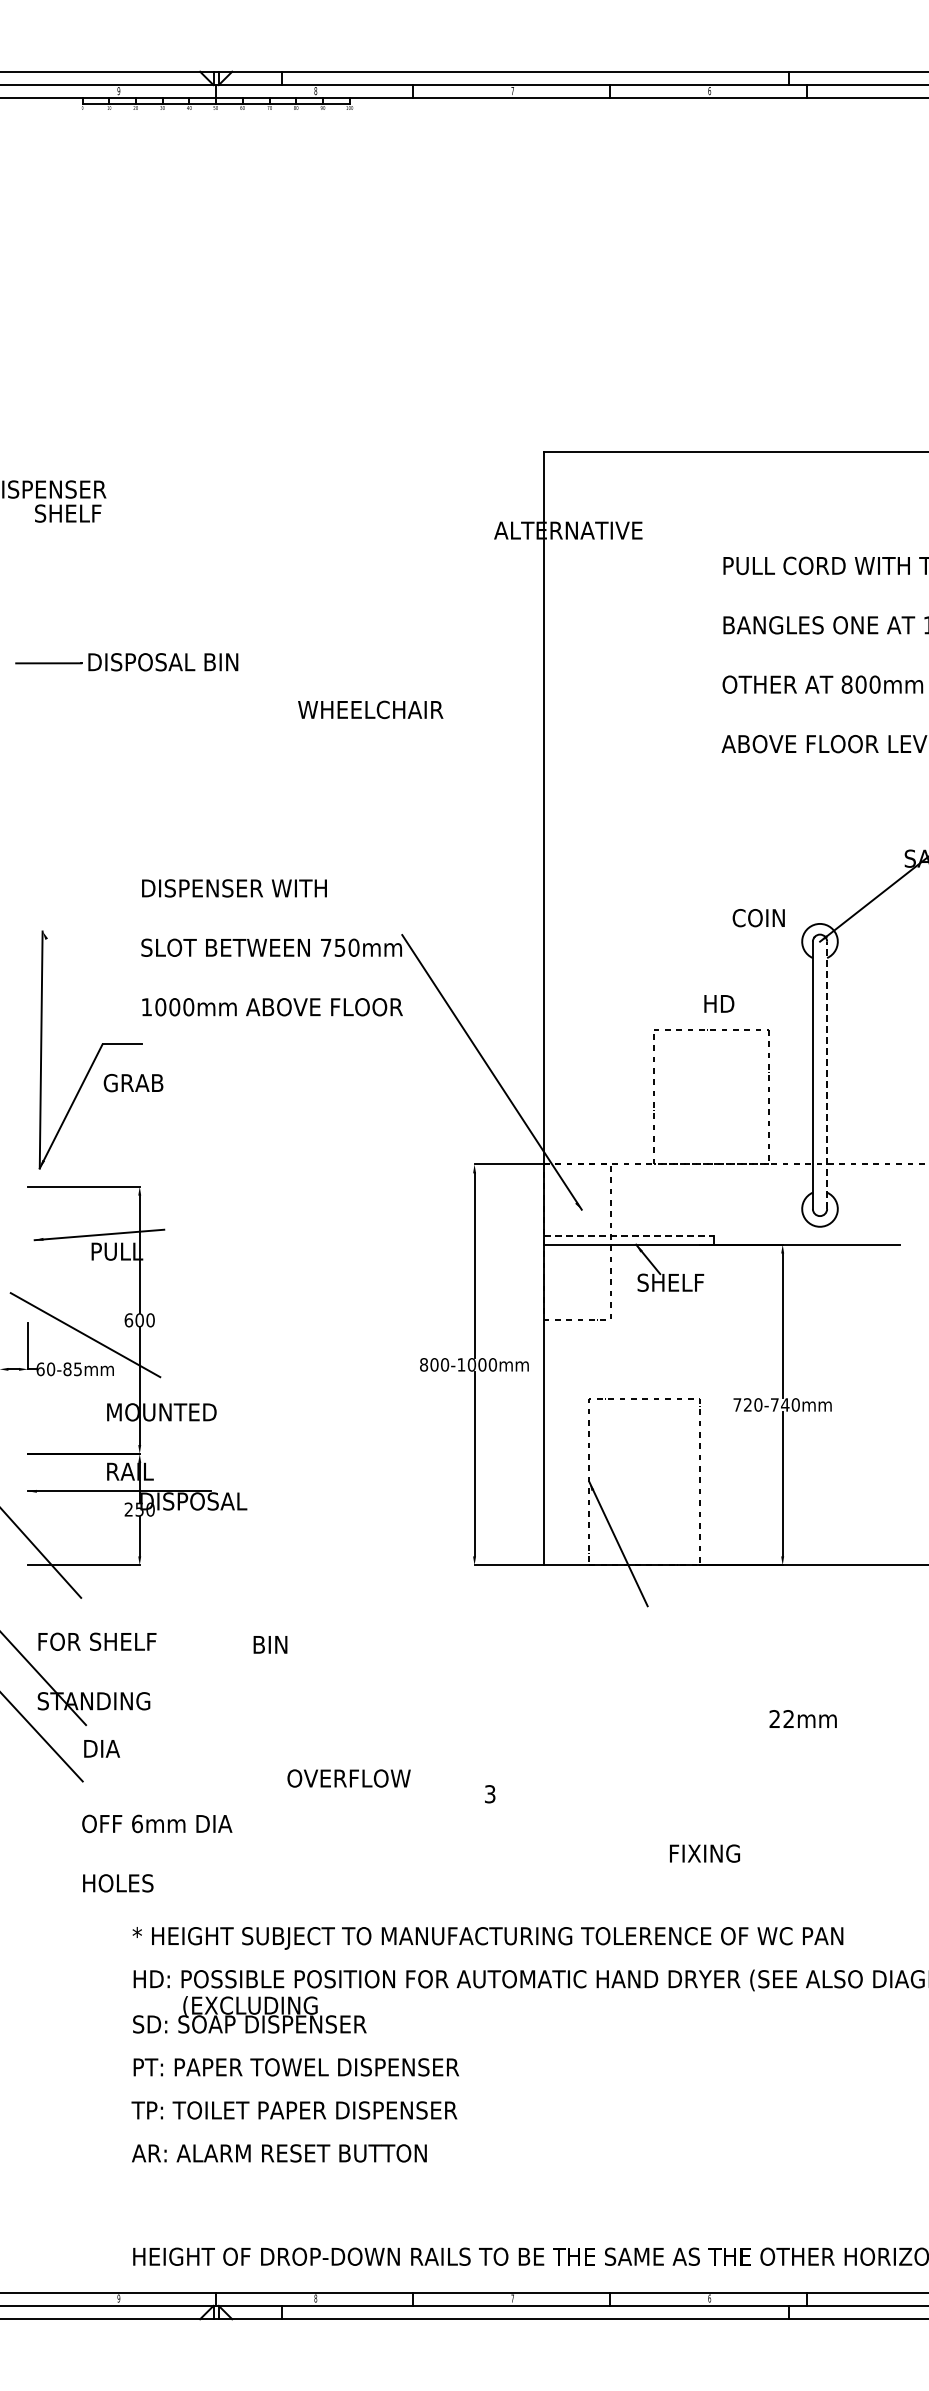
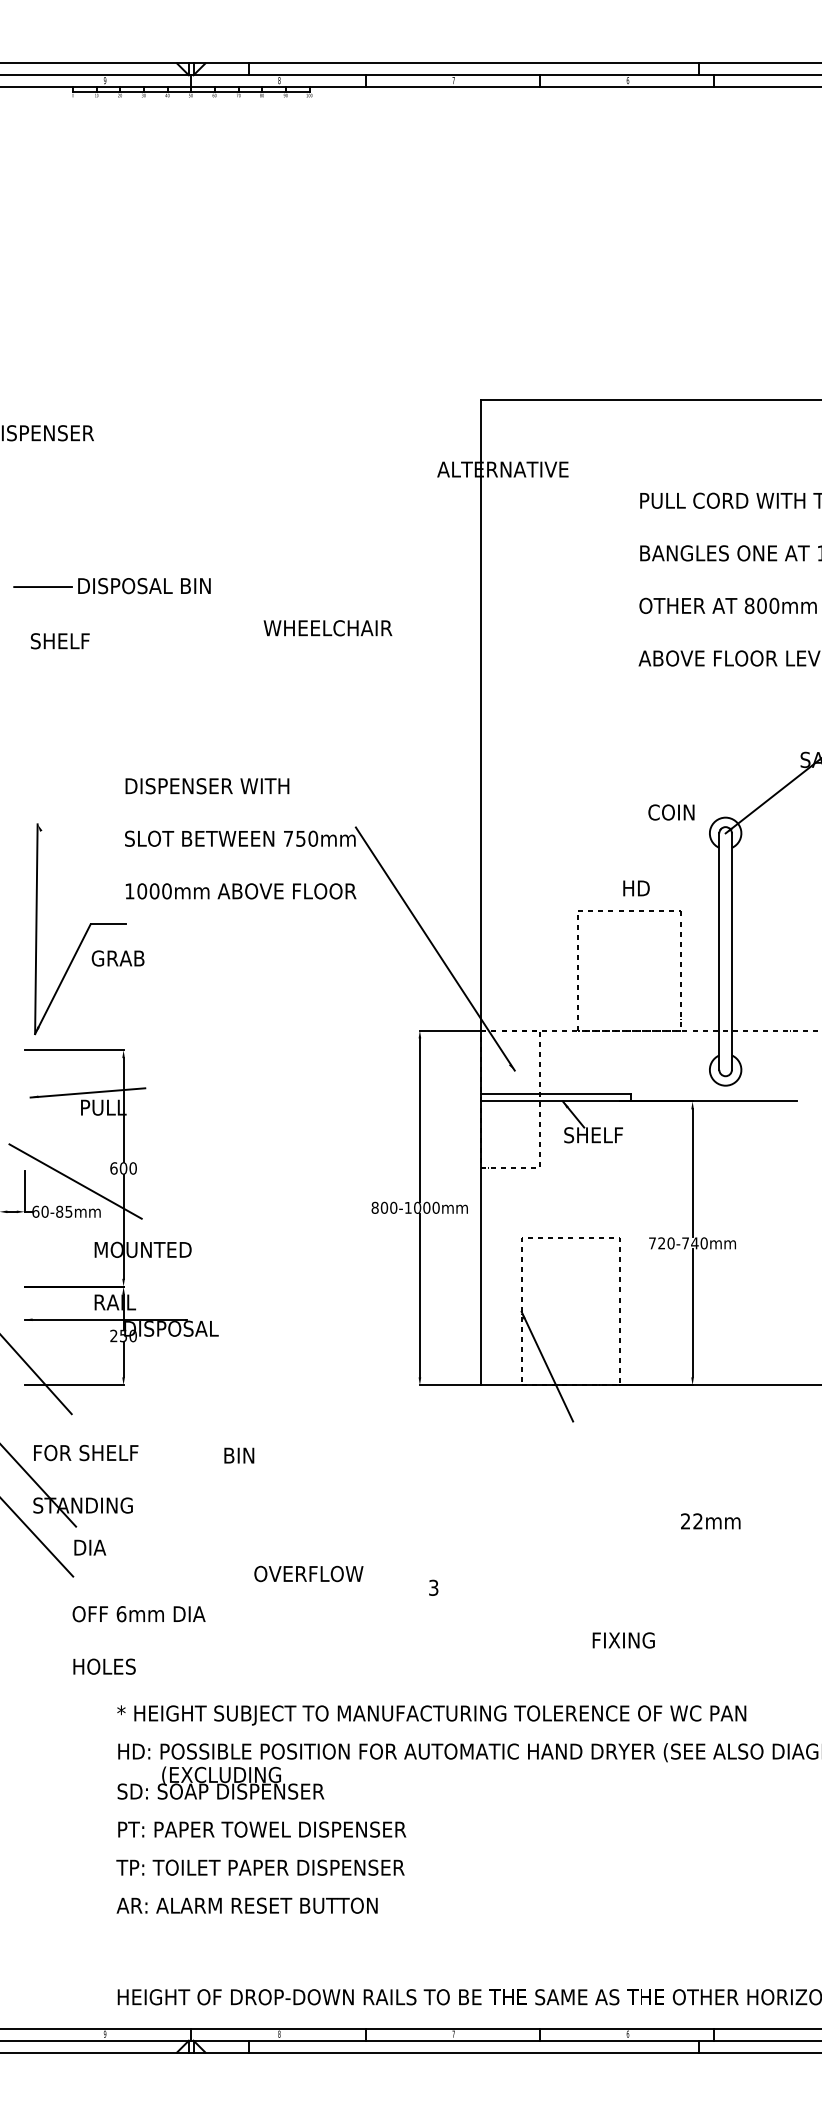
text: (68, 513) -> (60, 641), moved
line: (827, 1075) -> (732, 951), dashed -> solid
line: (628, 1235) -> (556, 1093), dashed -> solid

